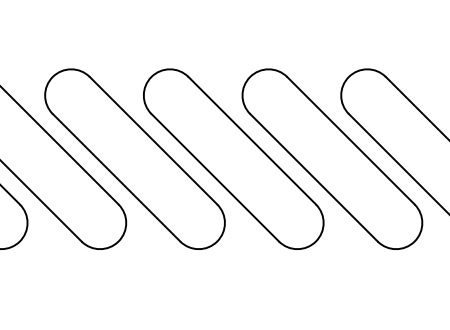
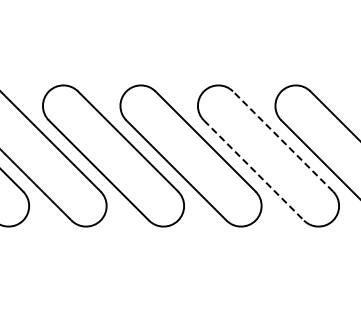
line: (351, 140) -> (283, 141), solid -> dashed
line: (314, 177) -> (254, 170), solid -> dashed

